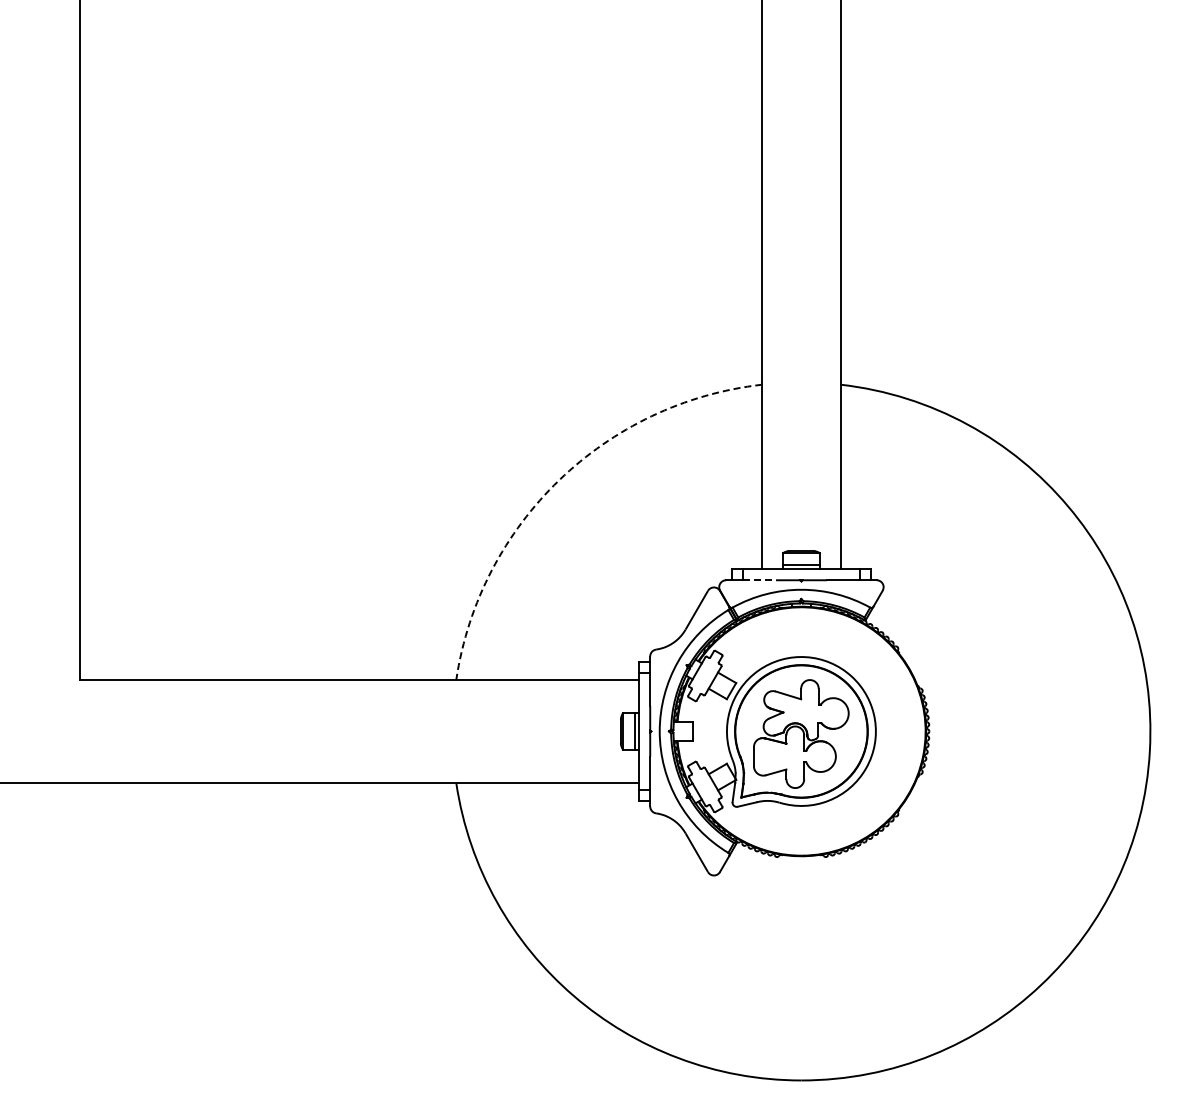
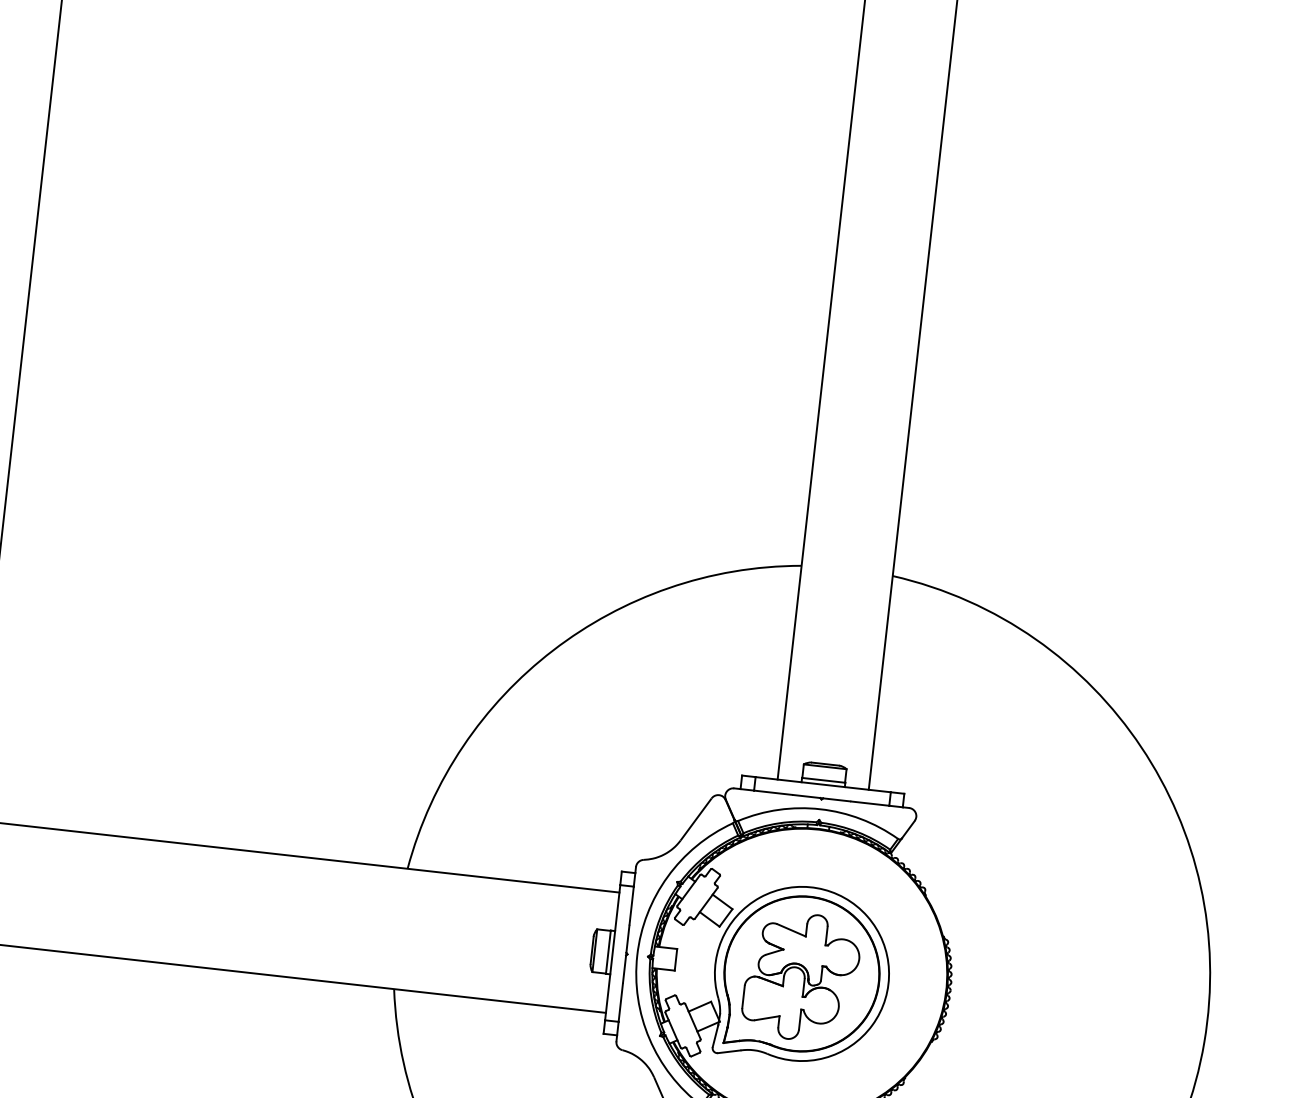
arc: (559, 480) -> (553, 650), dashed -> solid
line: (760, 580) -> (774, 793), dashed -> solid

